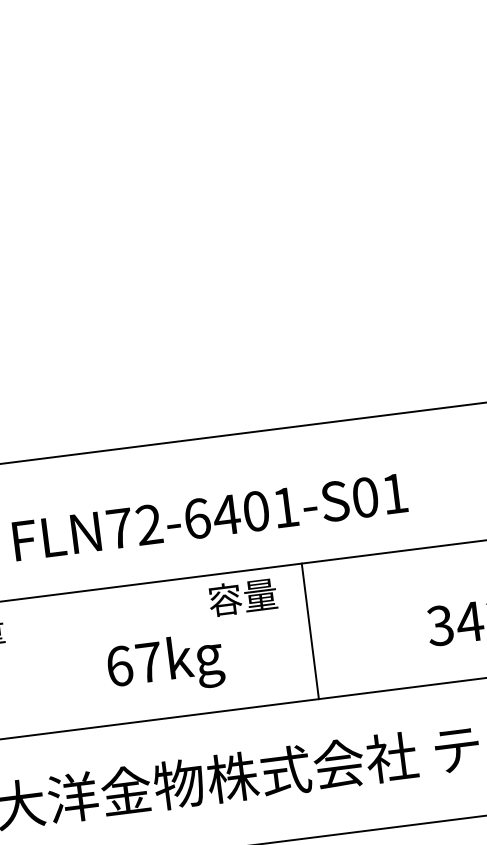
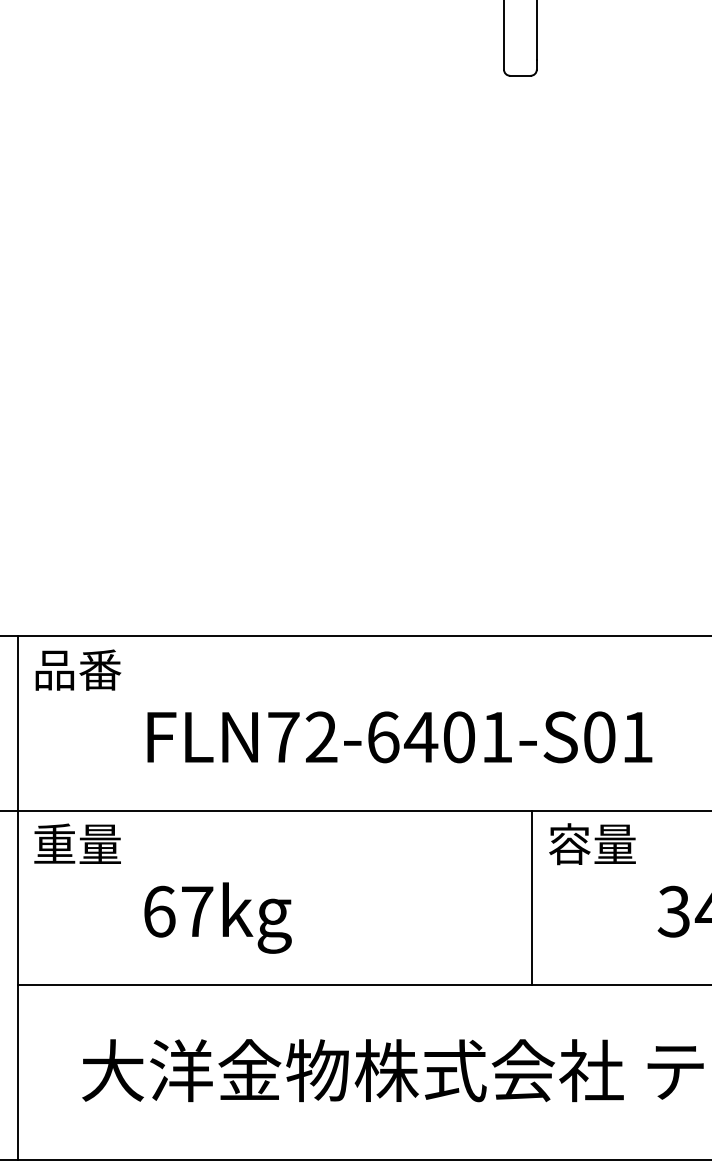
text: (242, 597) -> (592, 844), moved
line: (310, 630) -> (532, 897), moved
text: (165, 665) -> (217, 917), moved

